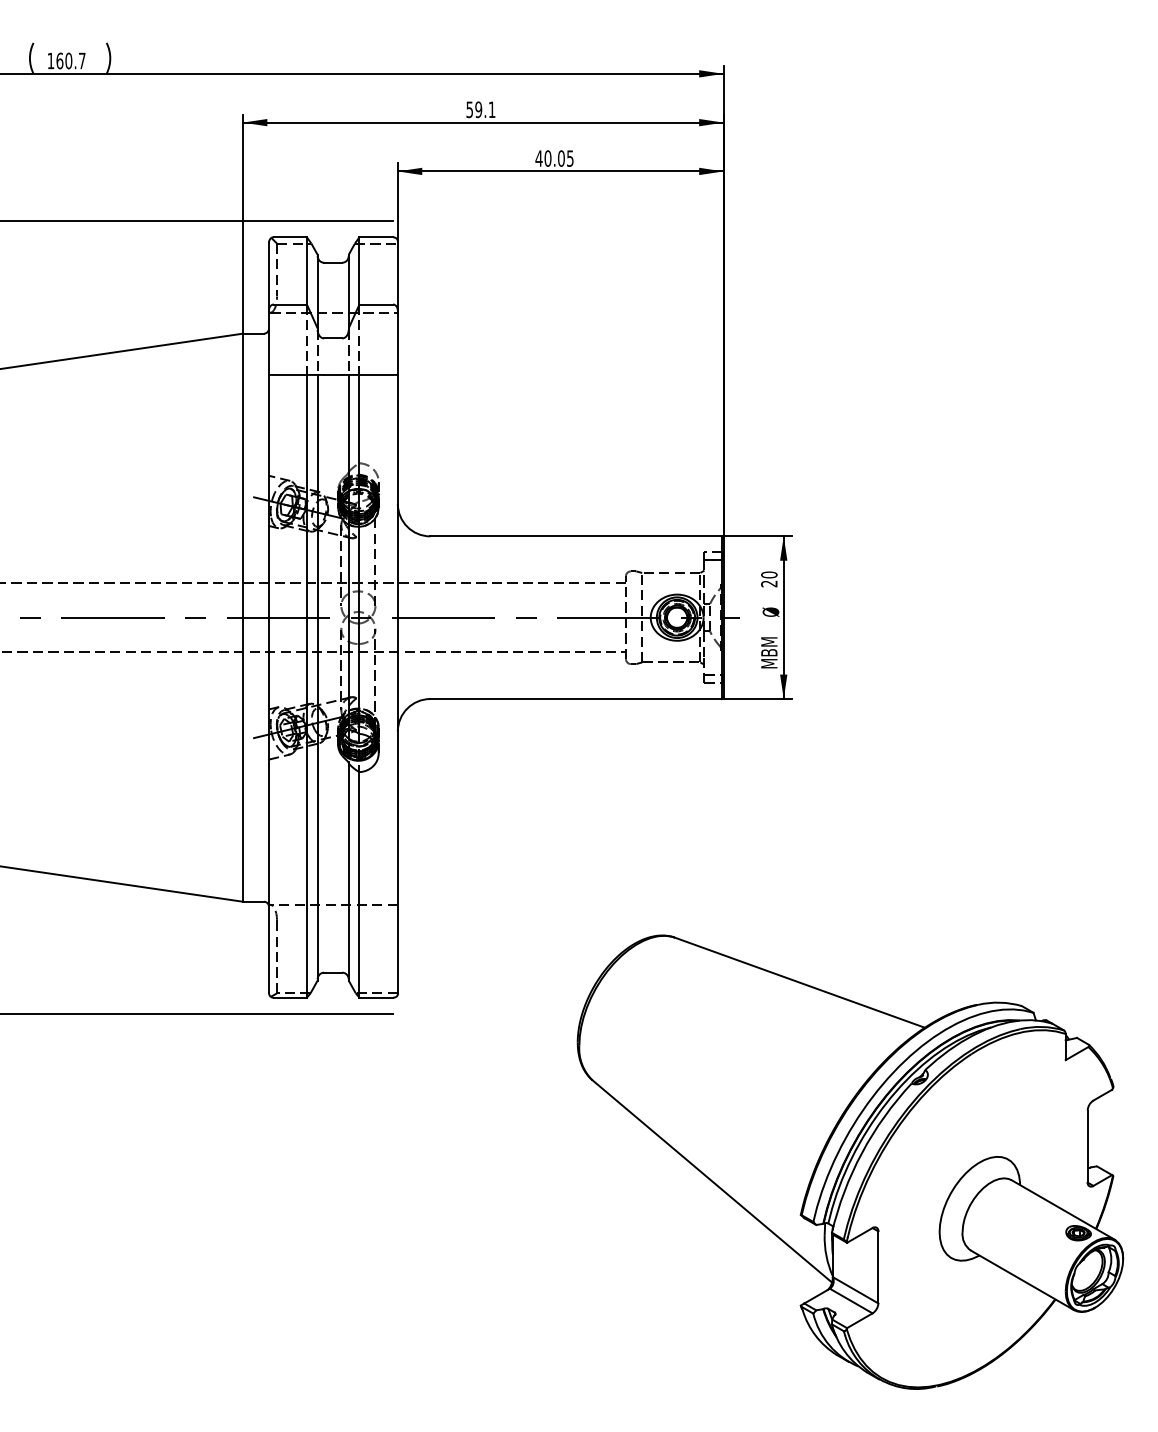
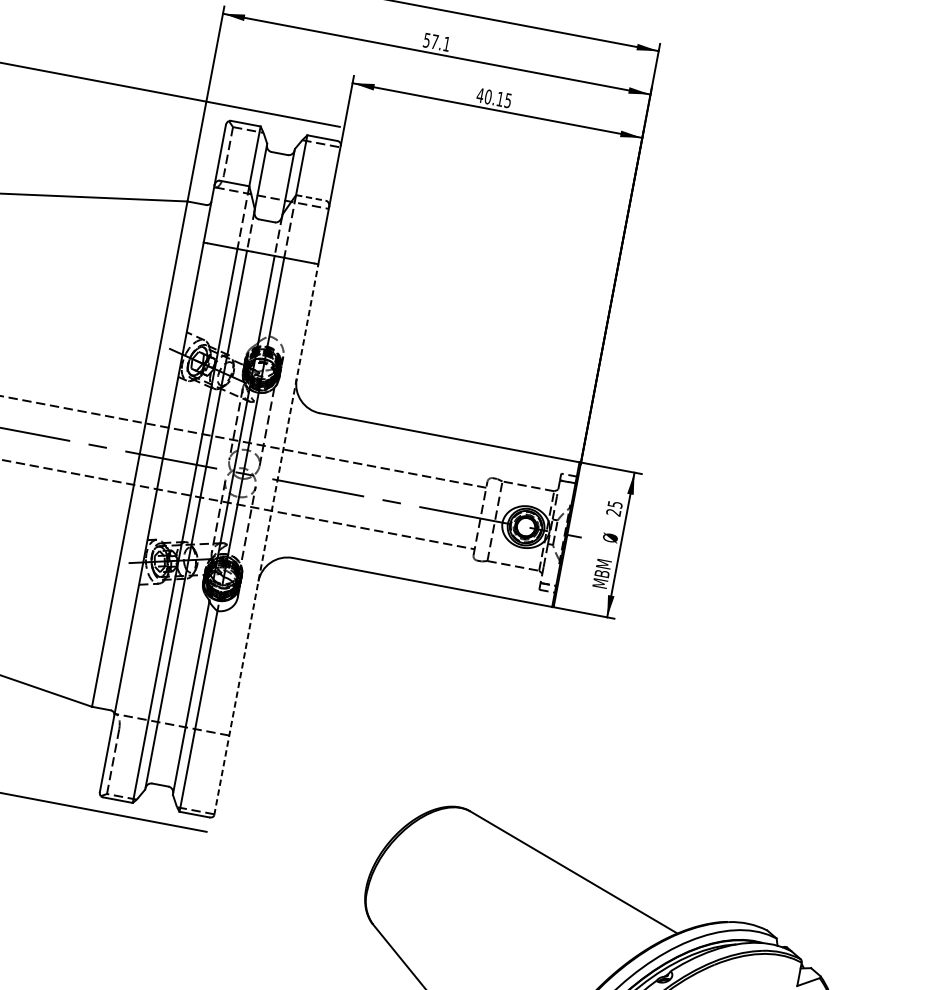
text: (478, 109) -> (434, 41), 59.1 -> 57.1
text: (561, 158) -> (500, 99), 40.05 -> 40.15
line: (376, 304) -> (311, 197), solid -> dashed
text: (769, 574) -> (615, 504), 20 -> 25
line: (397, 684) -> (266, 539), solid -> dashed

